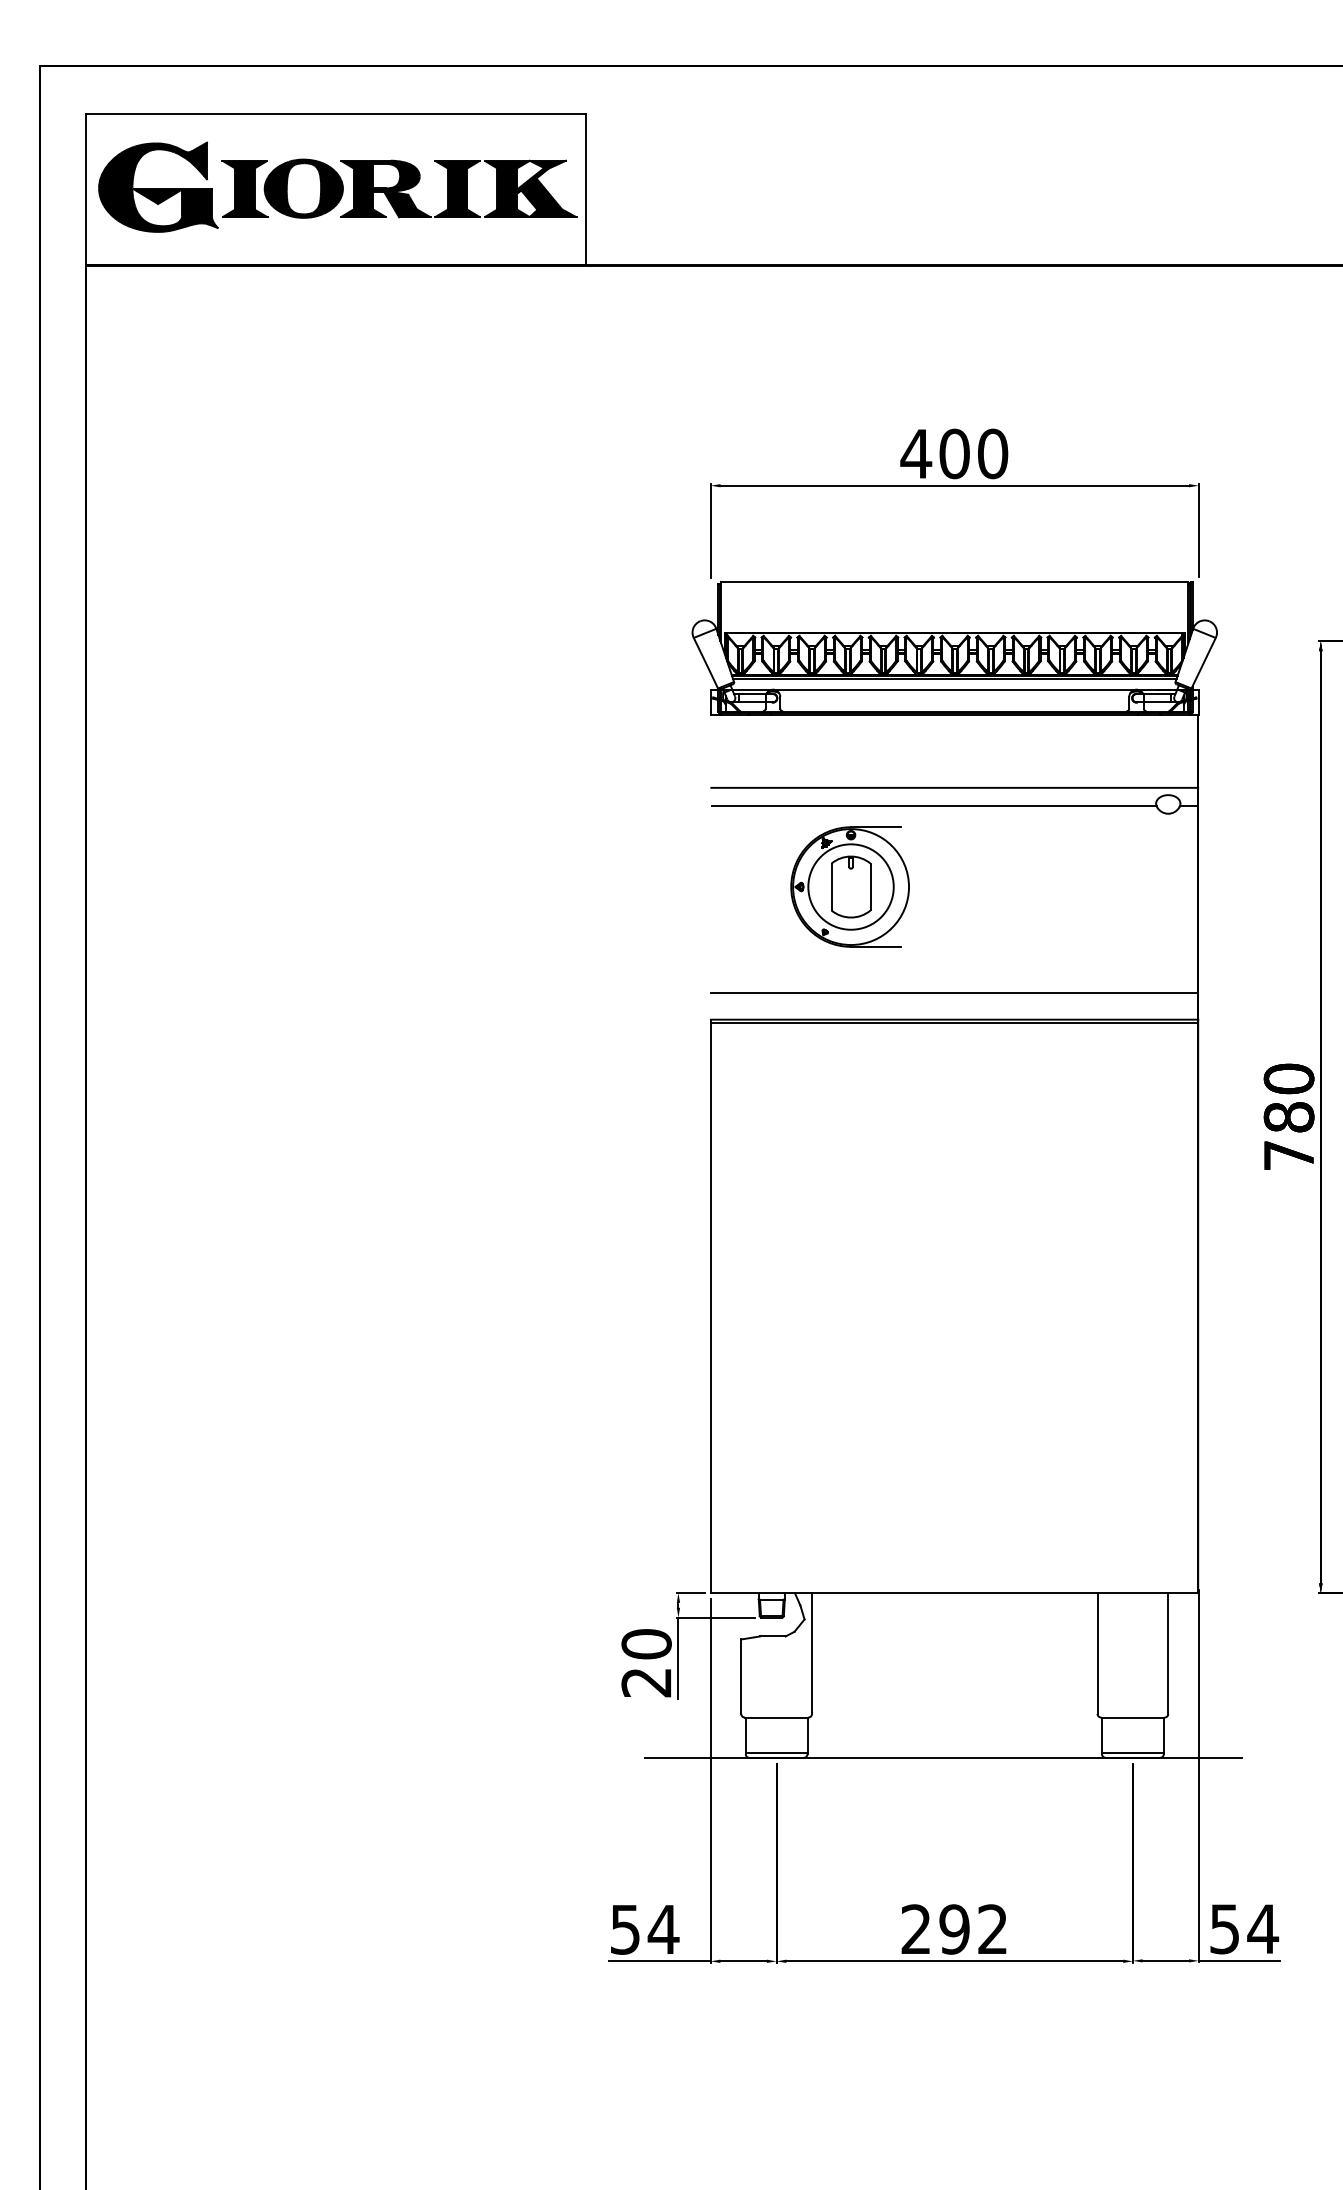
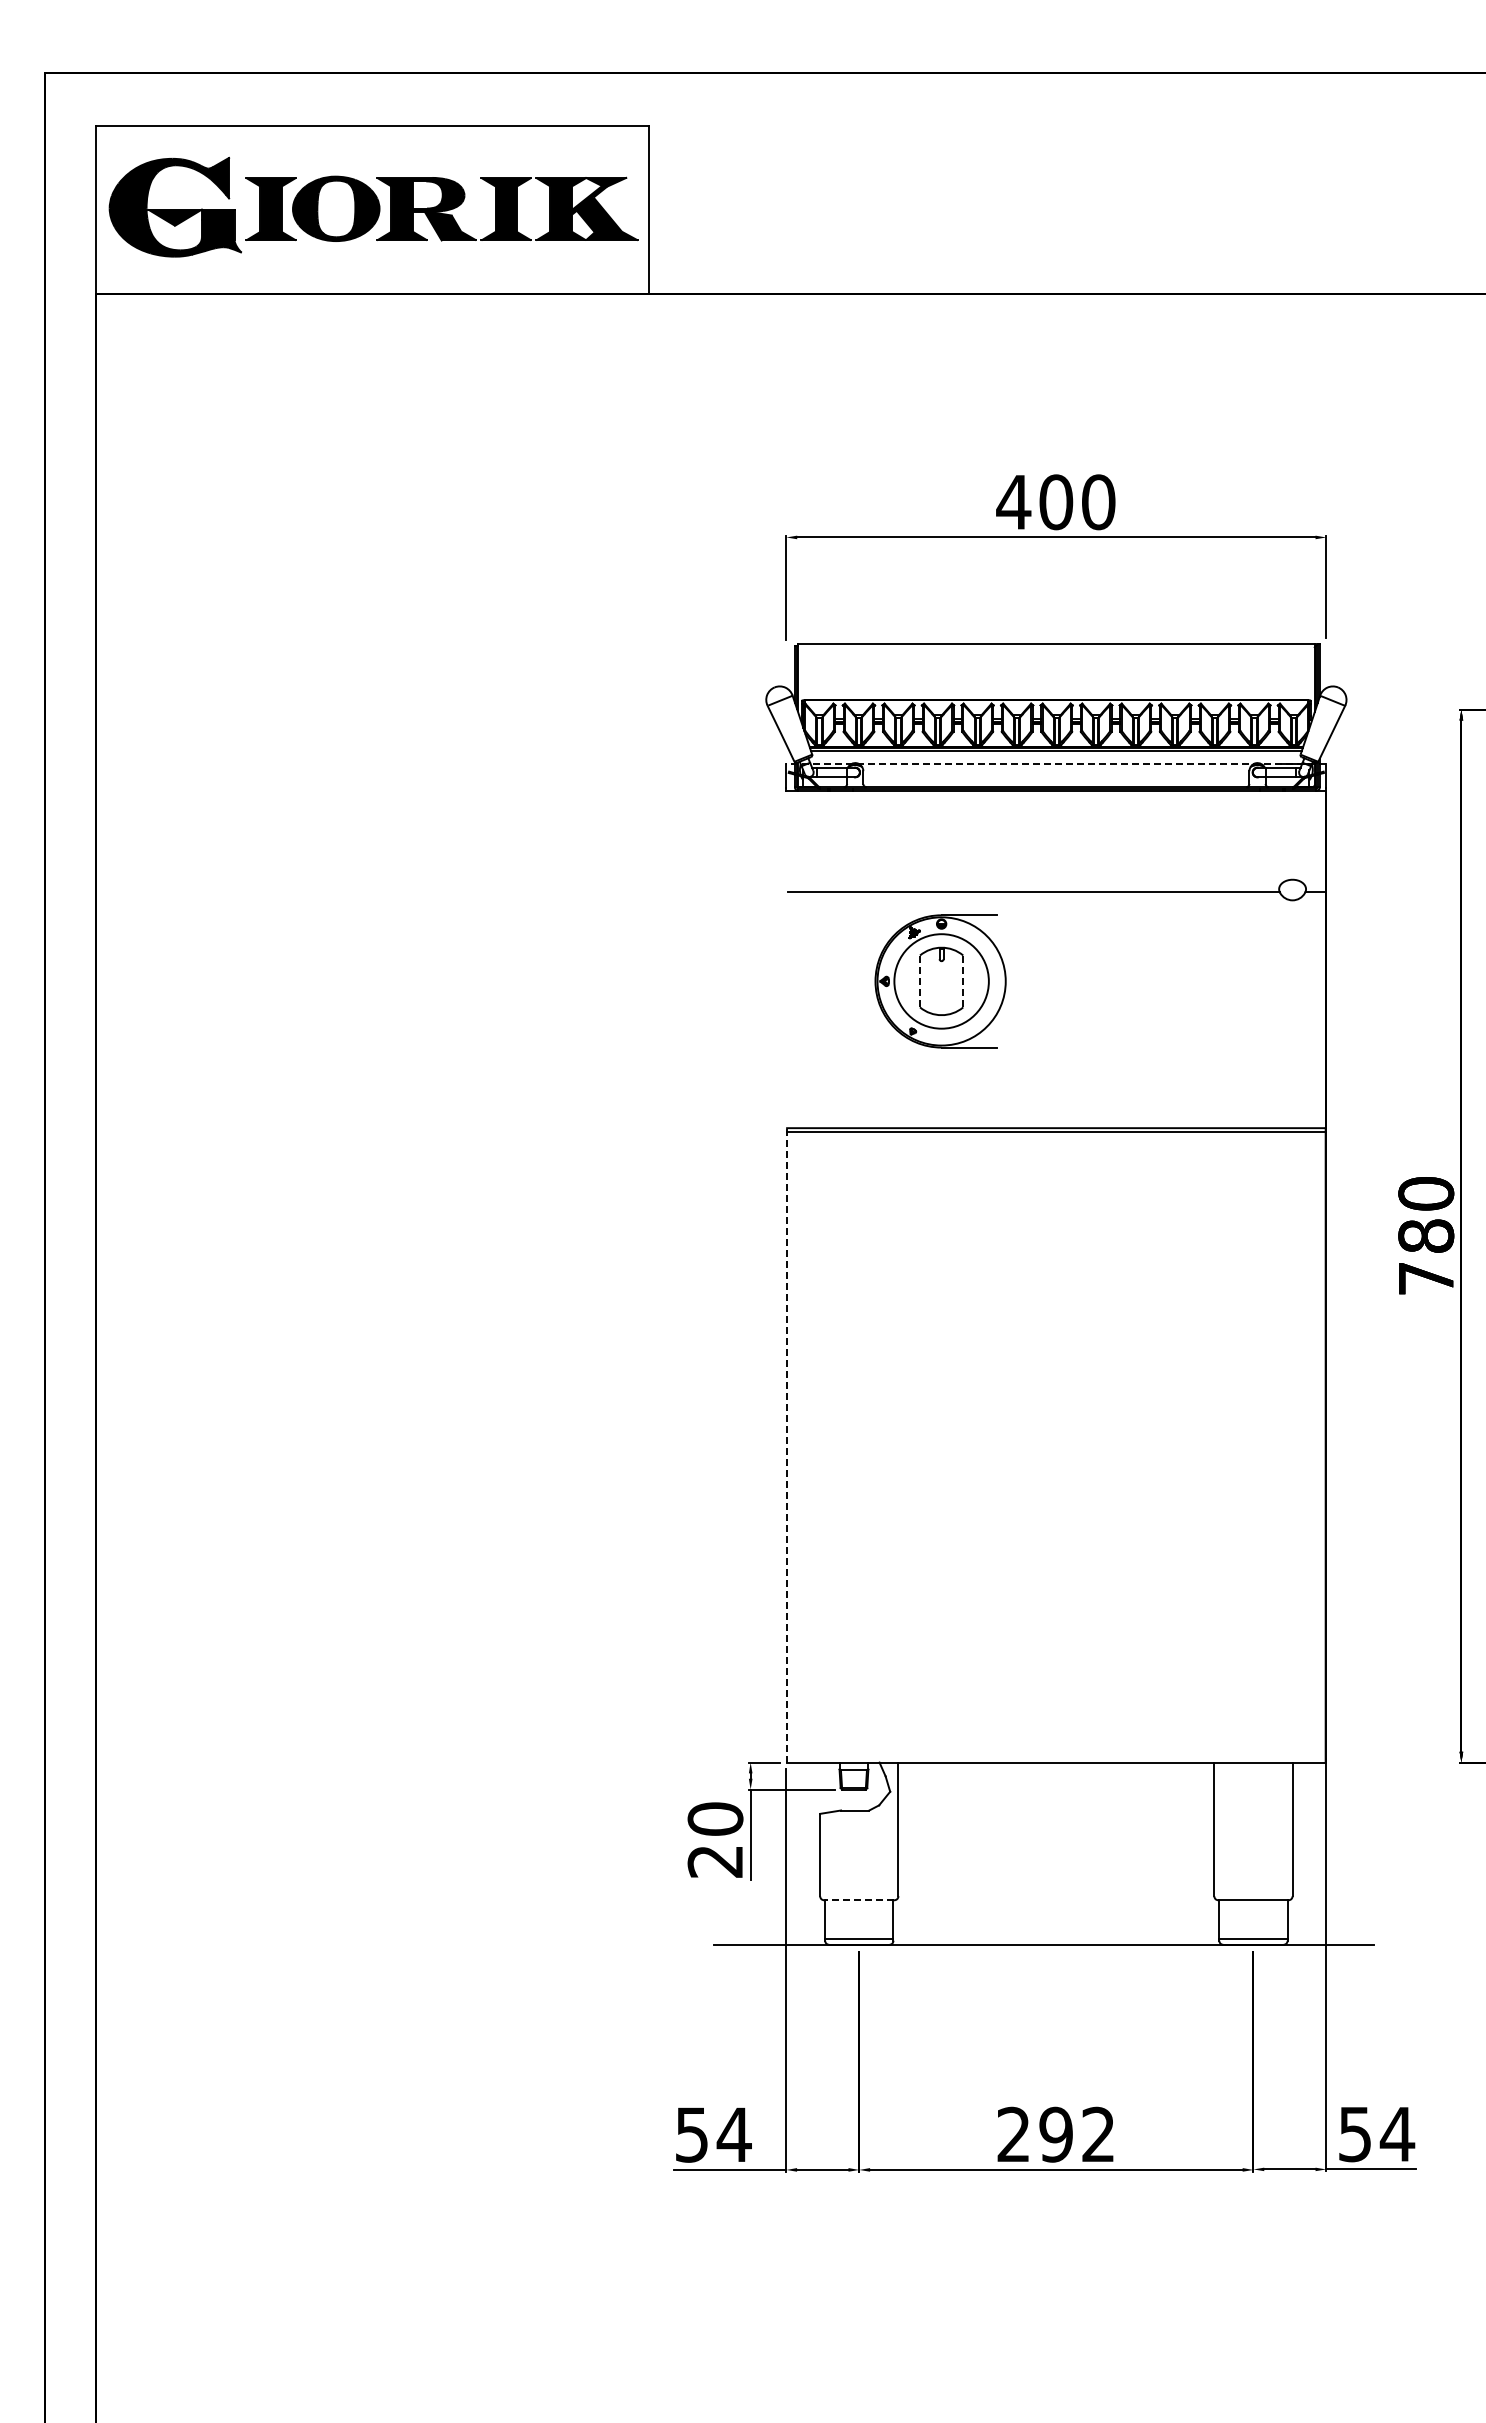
line: (954, 690) -> (1056, 763), solid -> dashed
line: (954, 787) -> (1056, 871), removed
line: (831, 887) -> (920, 981), solid -> dashed
line: (870, 887) -> (963, 981), solid -> dashed
line: (954, 992) -> (1056, 1098), removed
line: (711, 1305) -> (787, 1444), solid -> dashed
line: (776, 1717) -> (859, 1900), solid -> dashed

